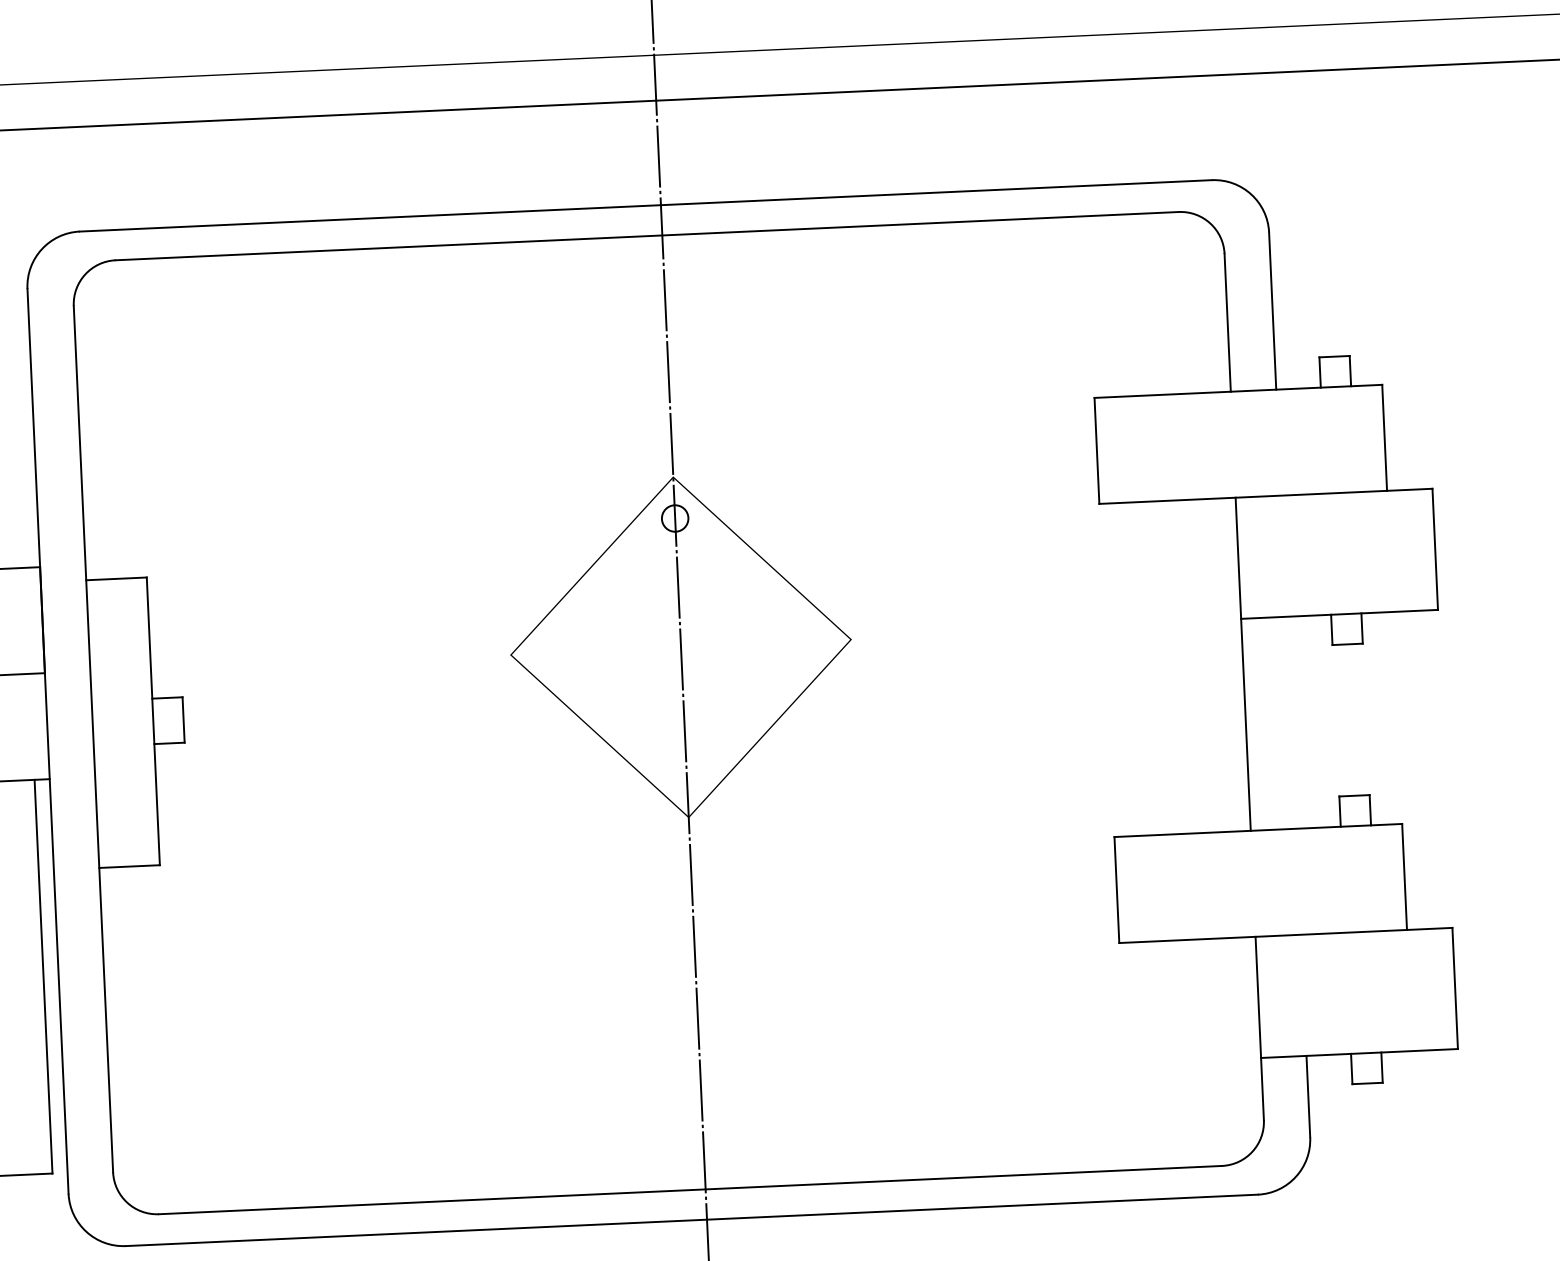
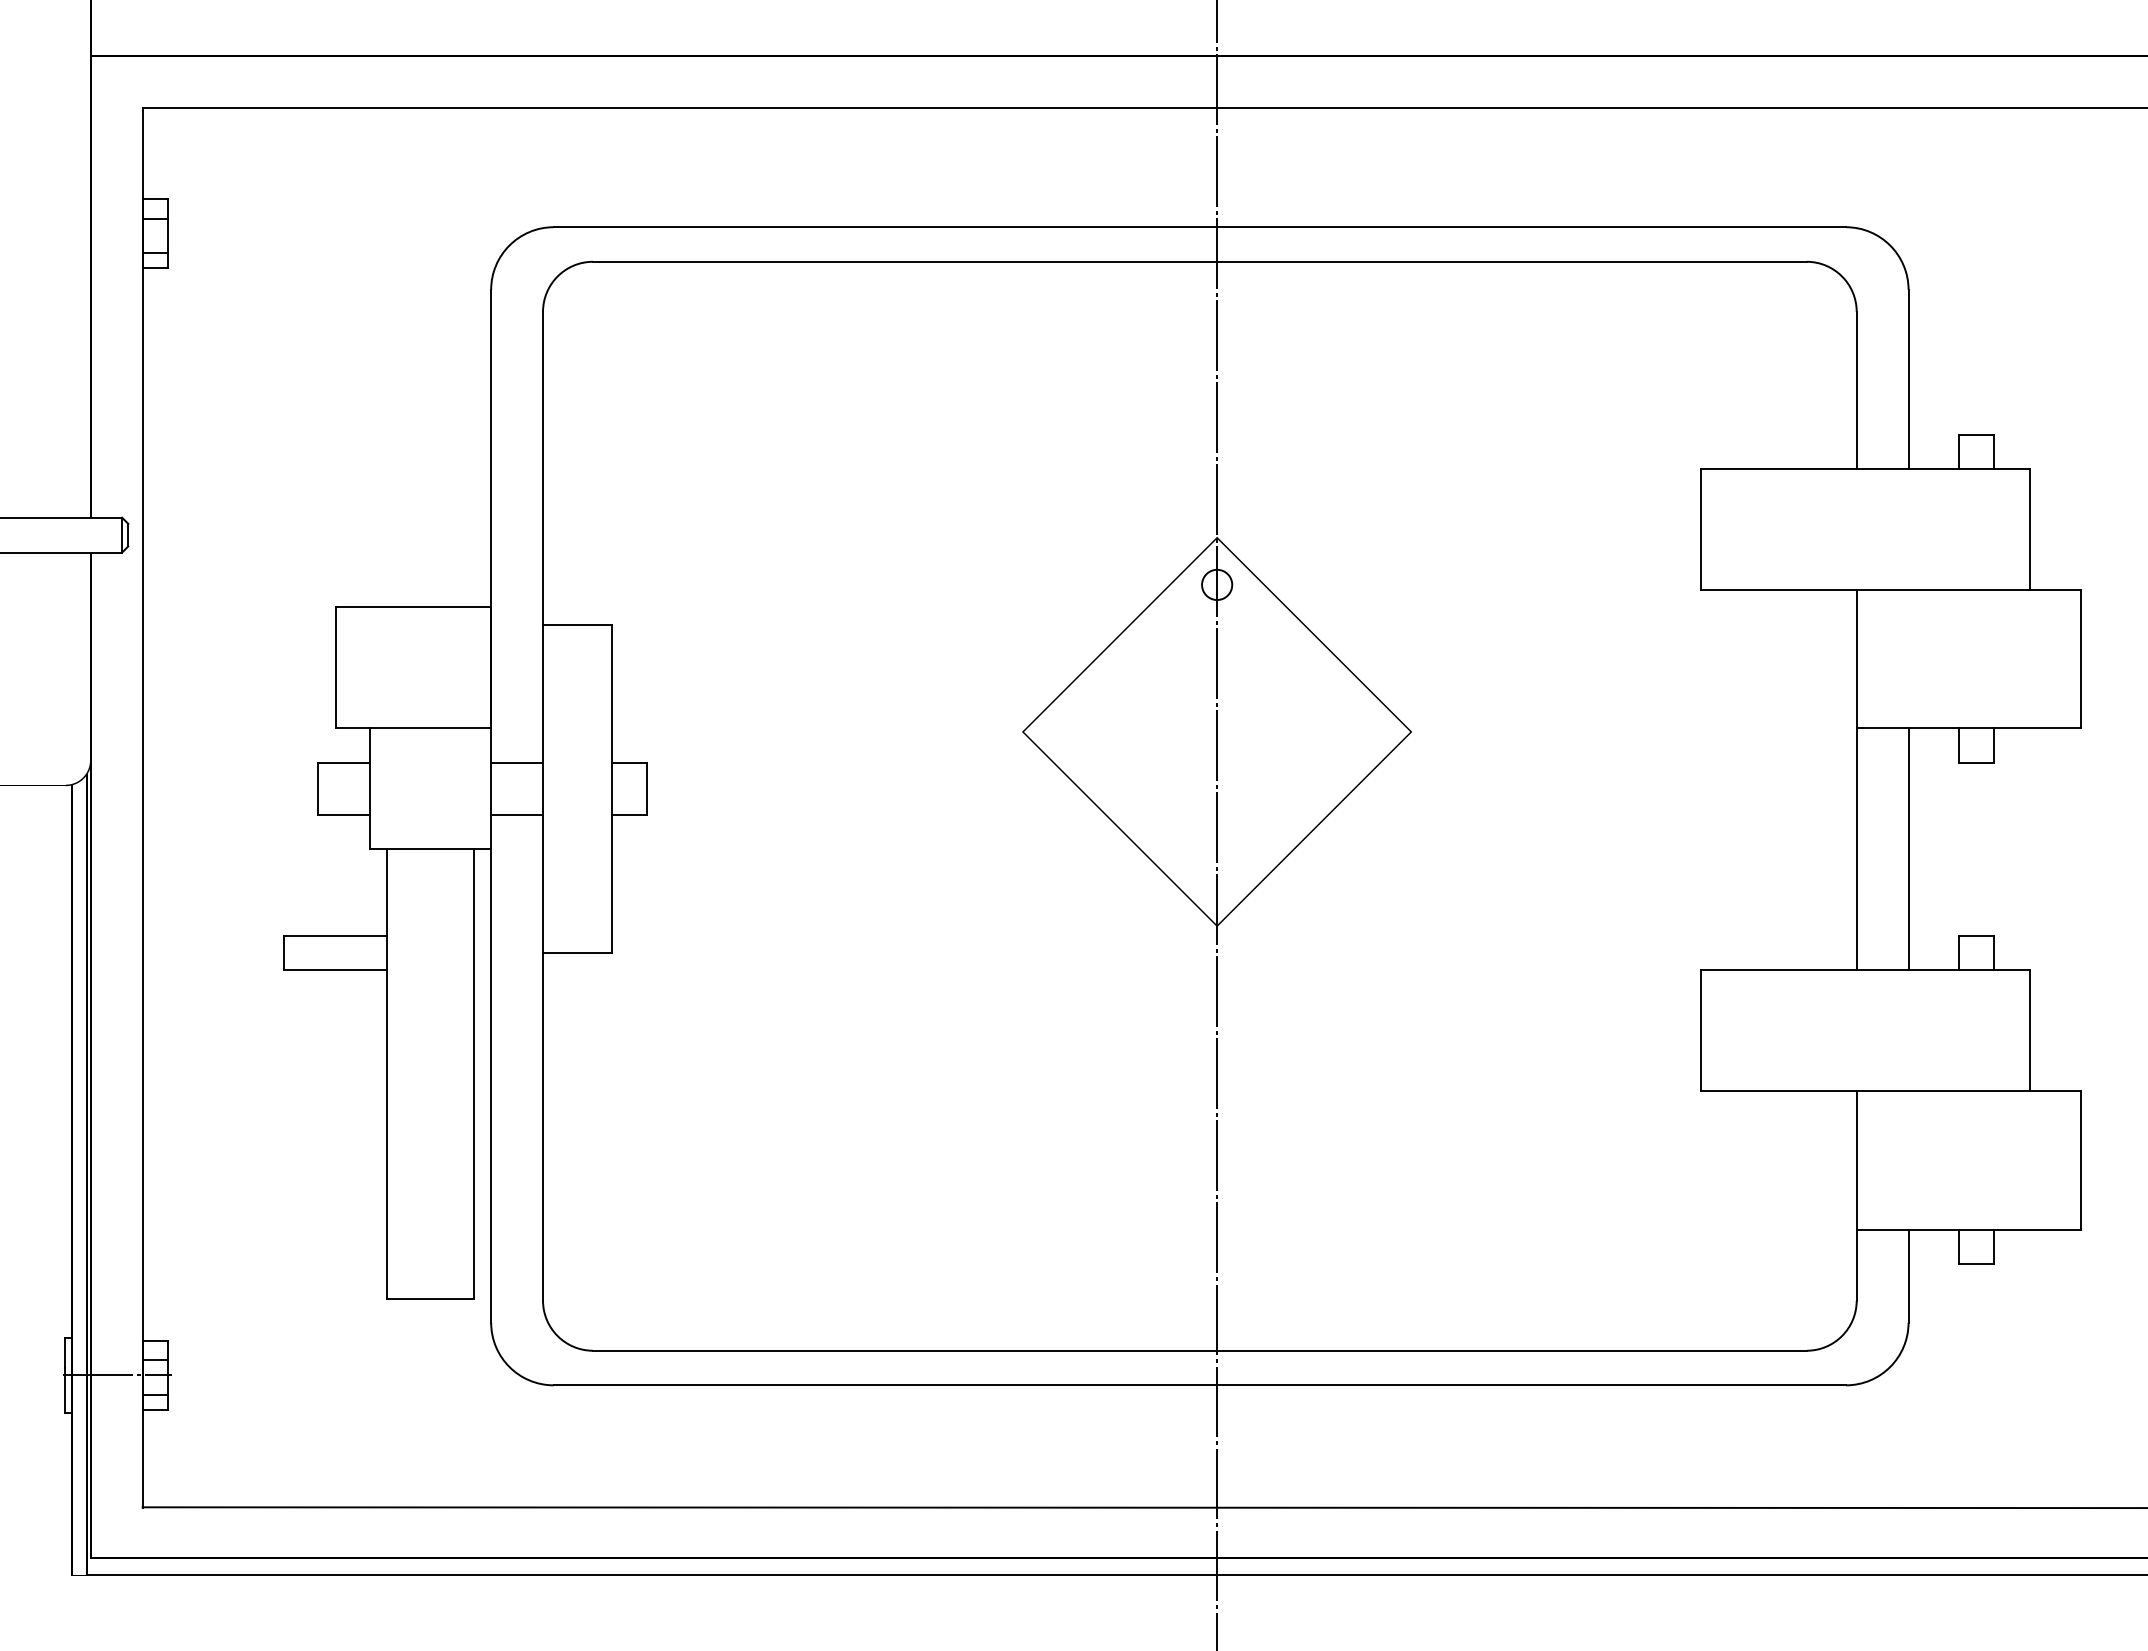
line: (69, 702) -> (517, 763), added
line: (1291, 722) -> (1908, 849), added
line: (71, 747) -> (517, 814), added

